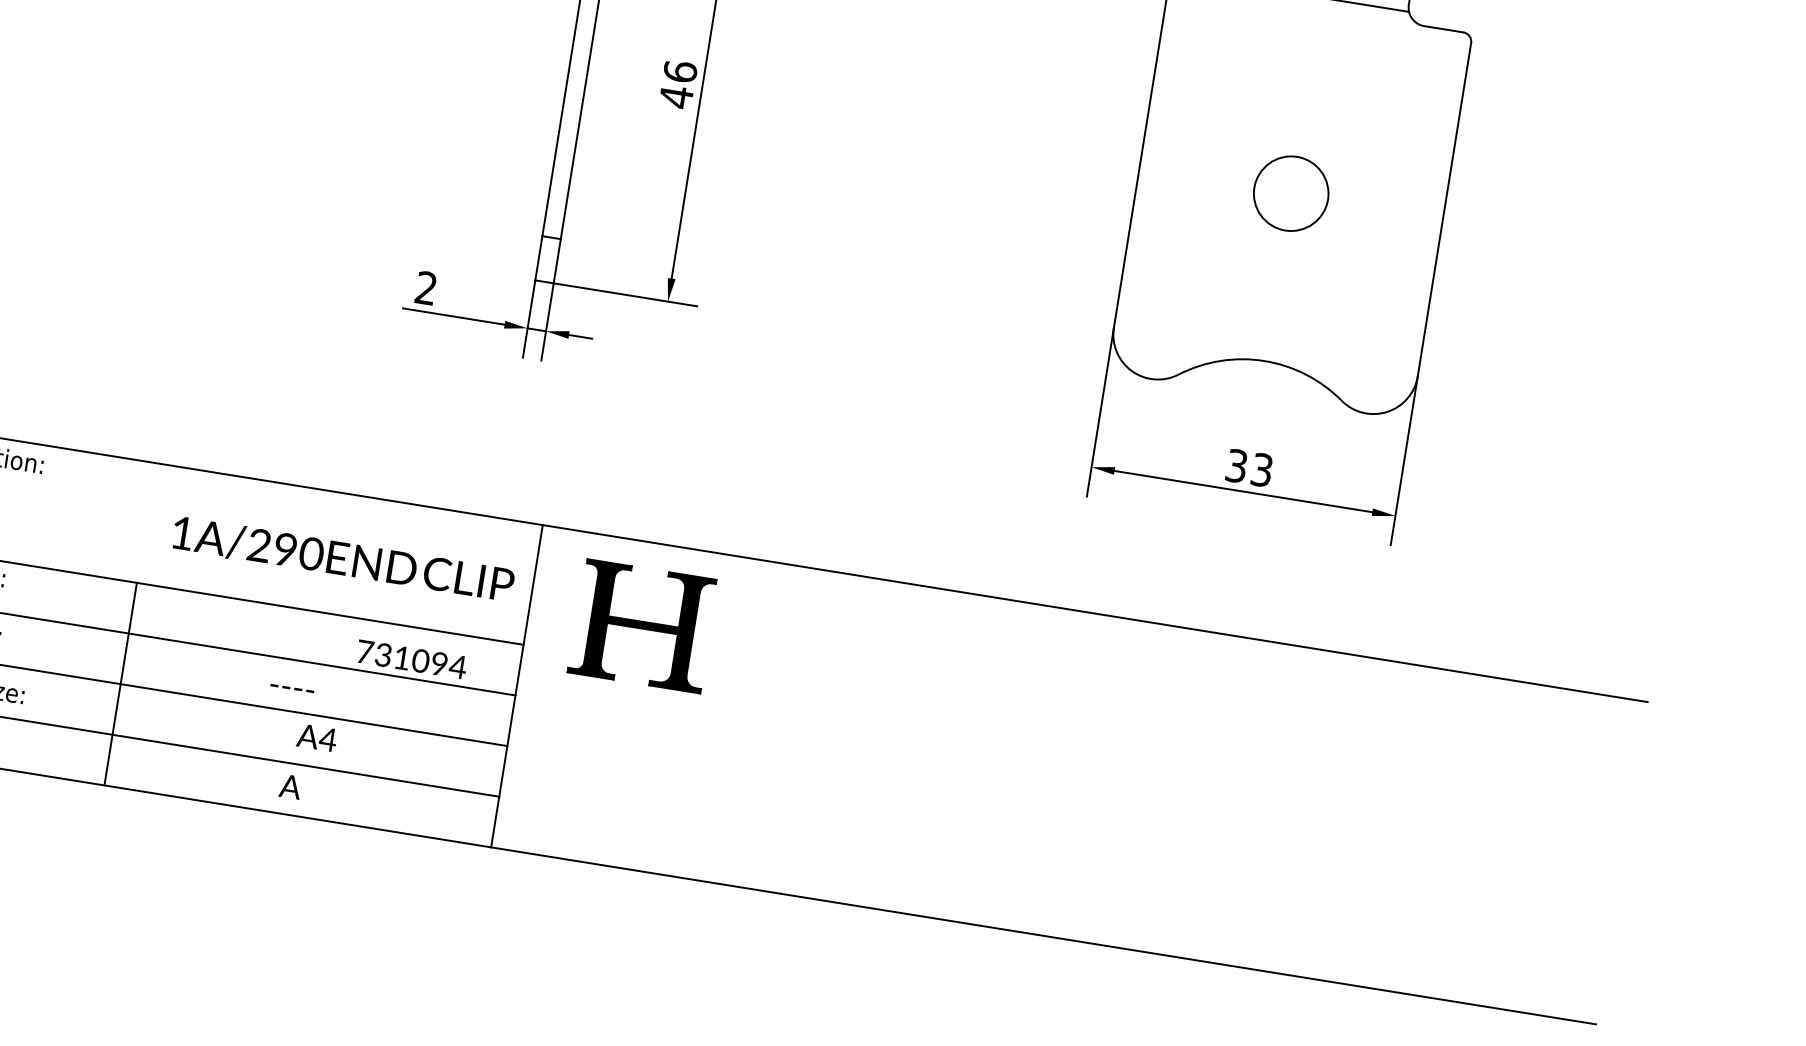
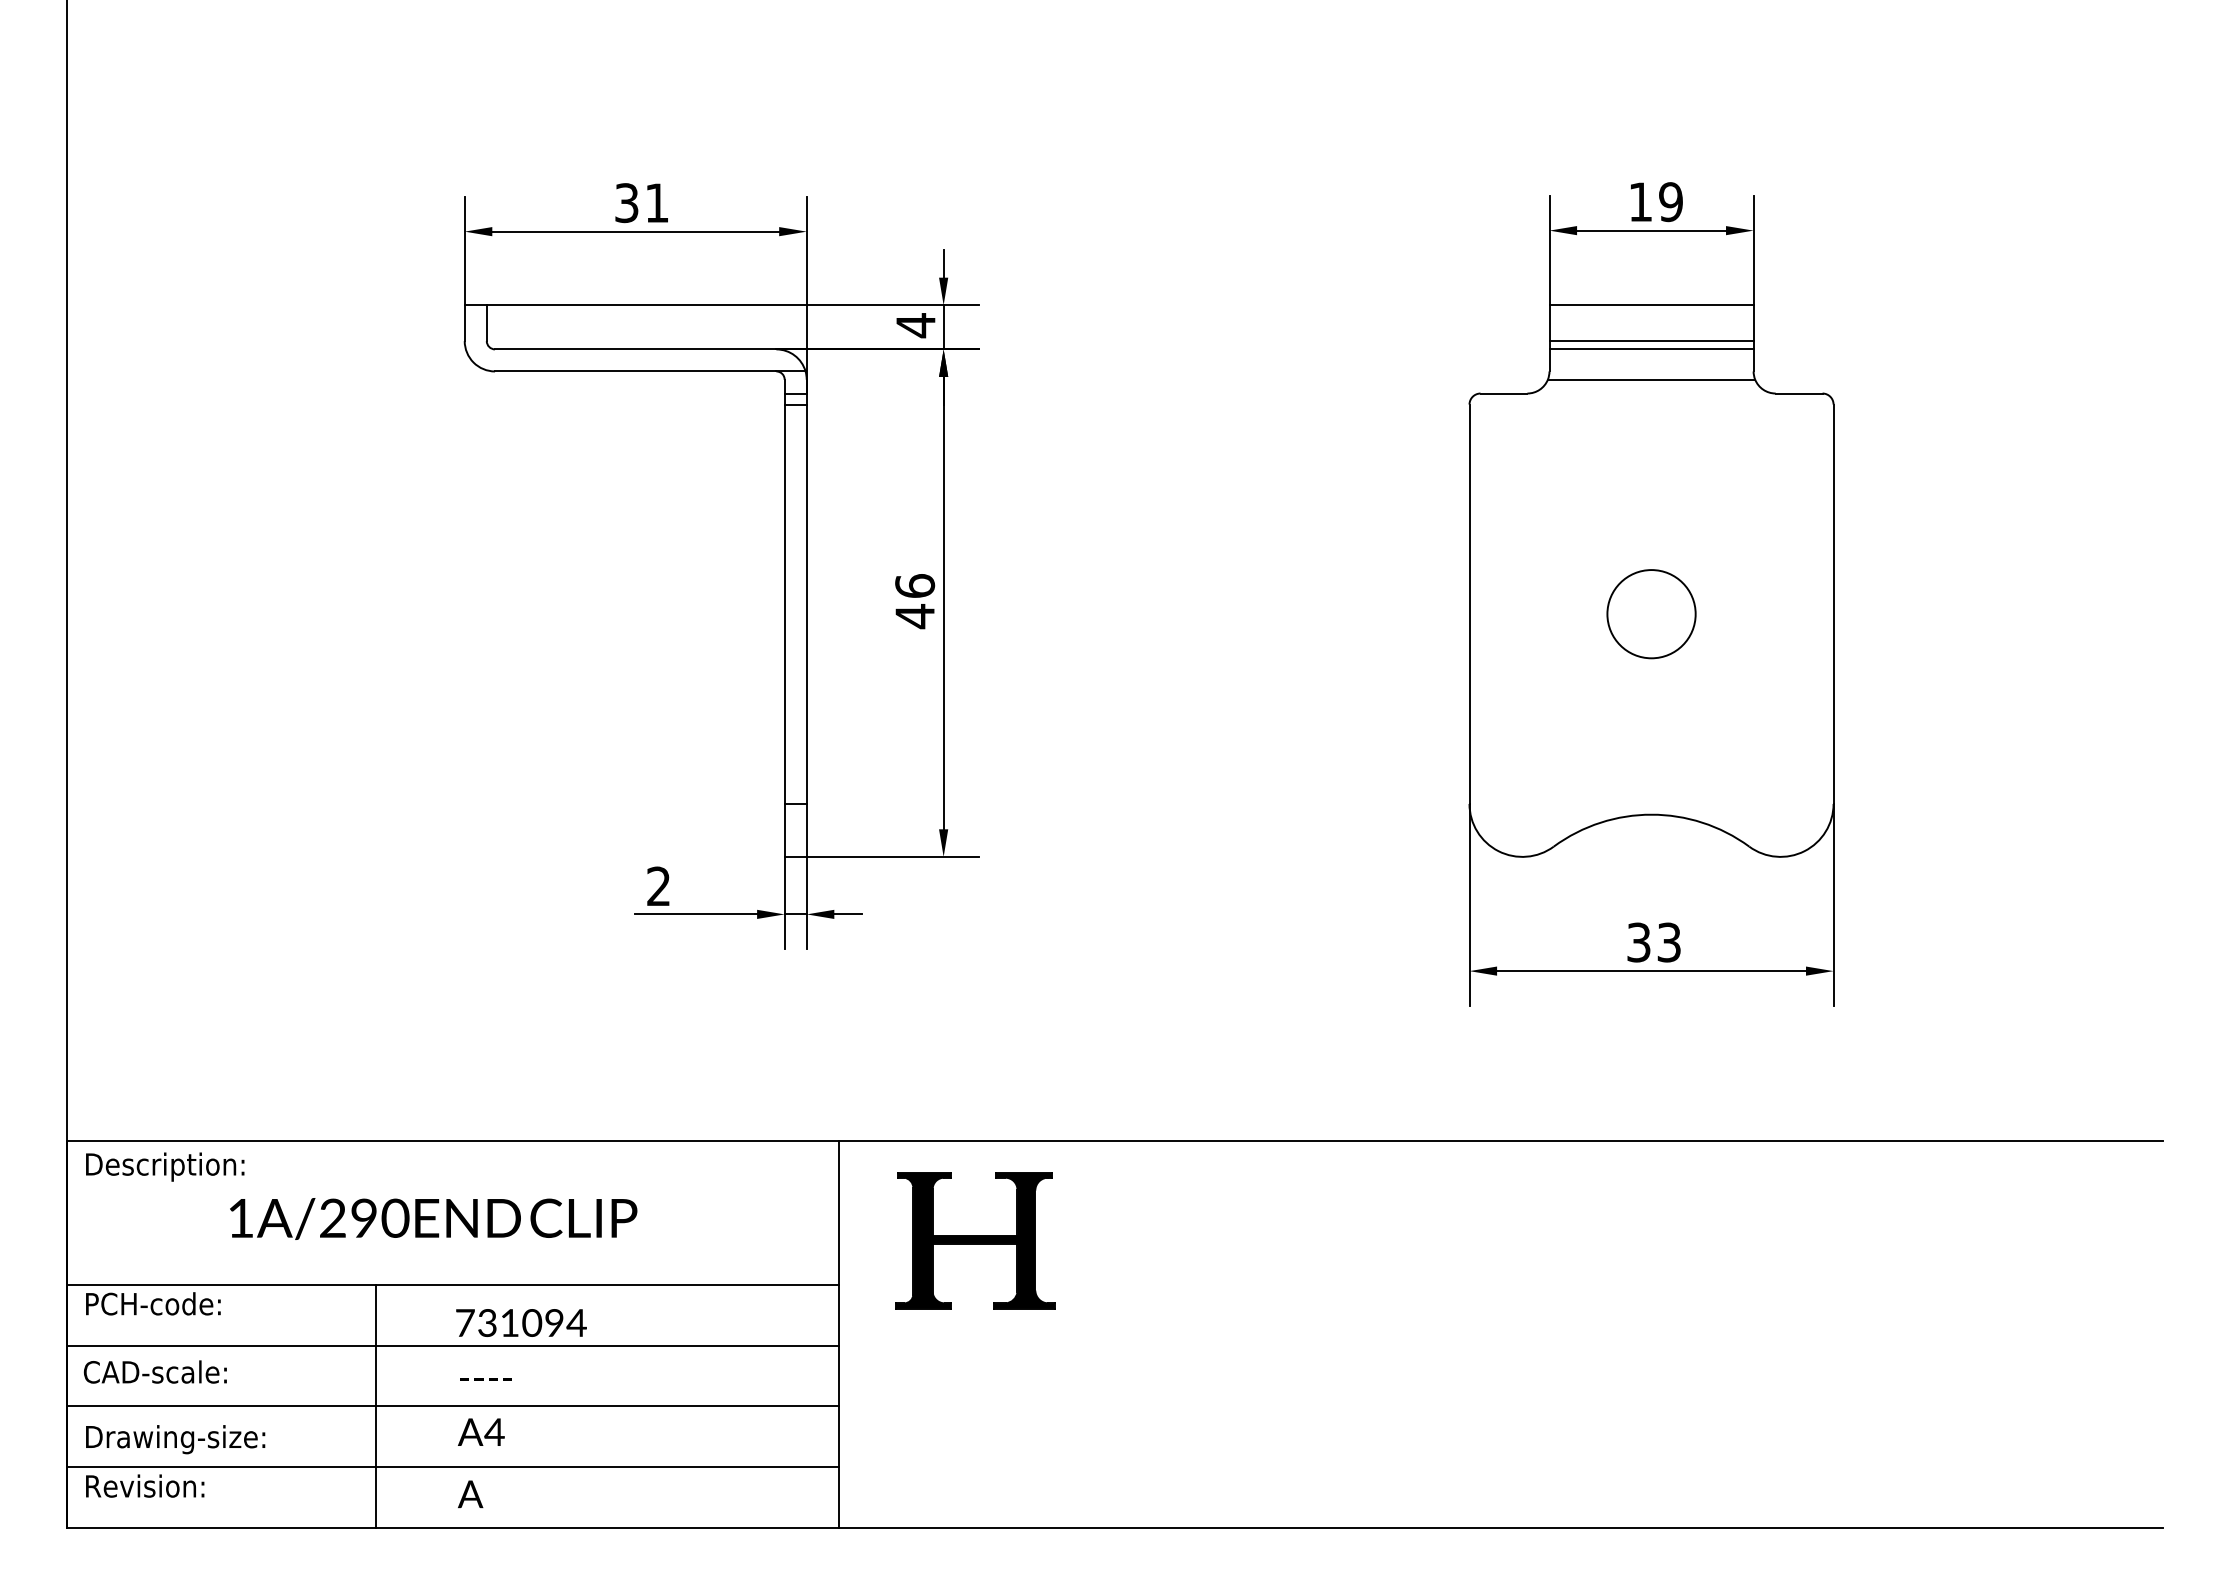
text: (343, 559) -> (433, 1218), moved
text: (412, 659) -> (521, 1322), moved
text: (291, 688) -> (485, 1379), moved
text: (317, 737) -> (481, 1431), moved
text: (290, 786) -> (470, 1494), moved

